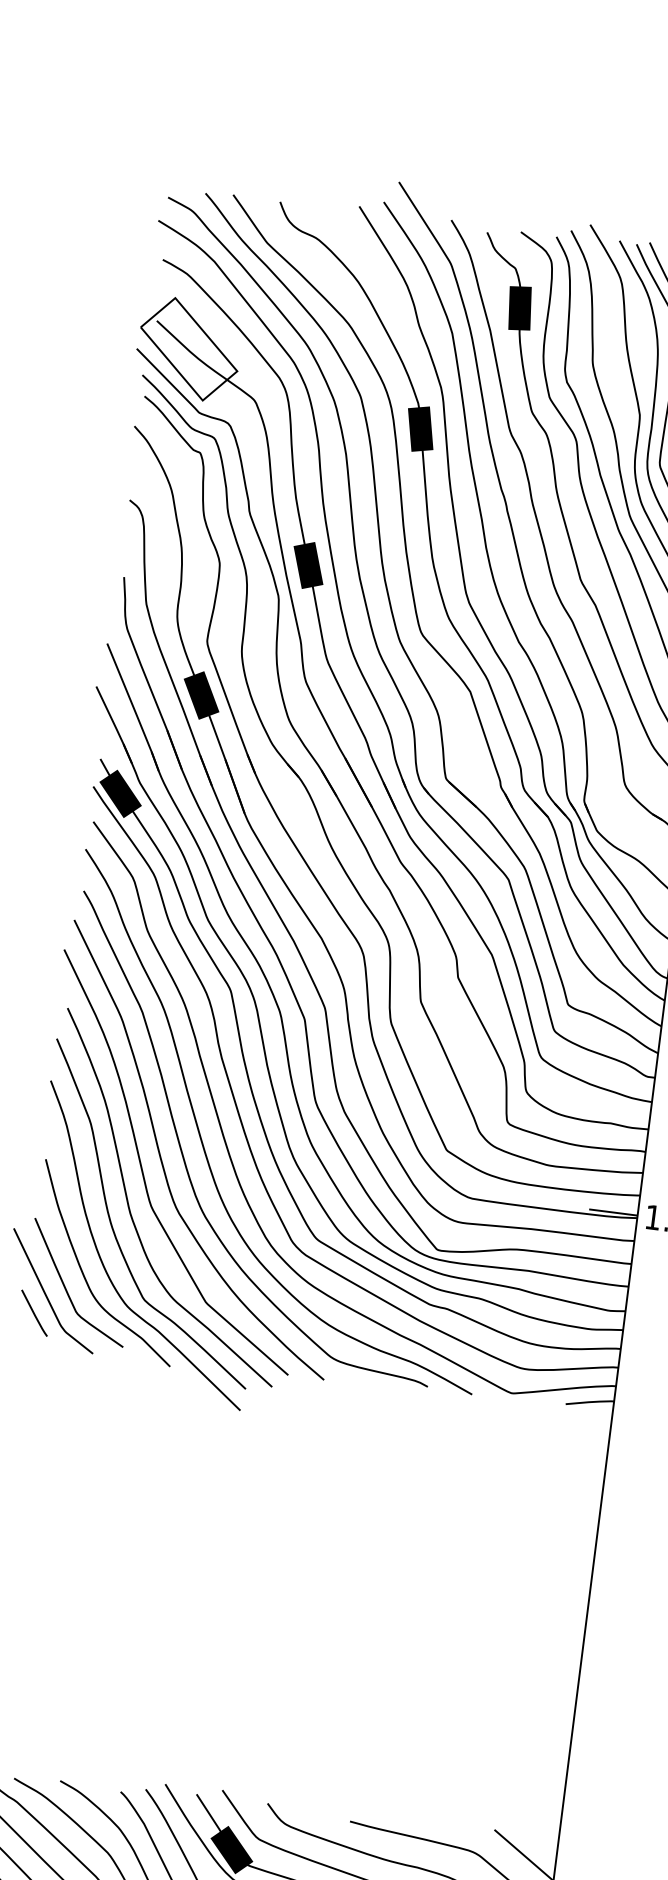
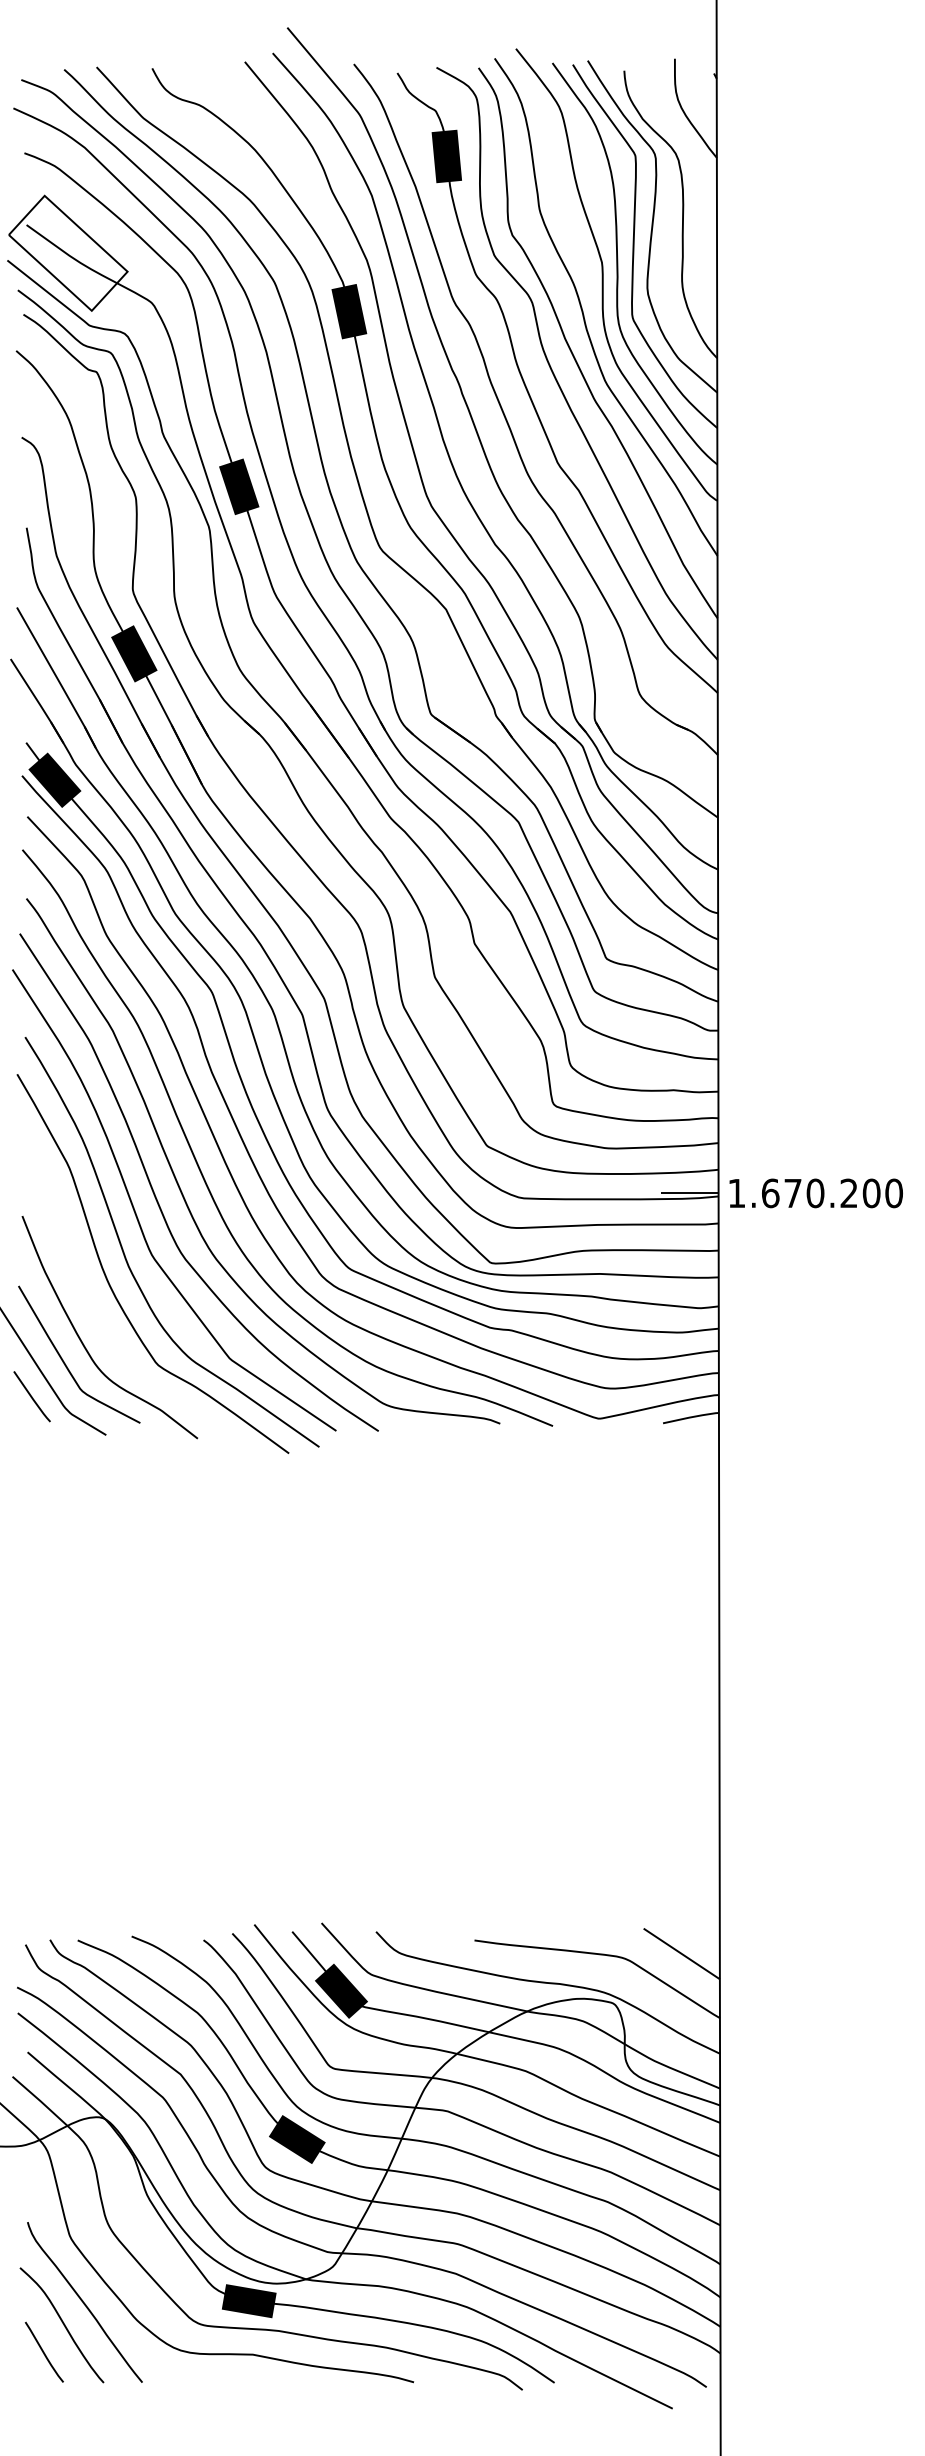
curve: (103, 1262) -> (104, 1327), removed

